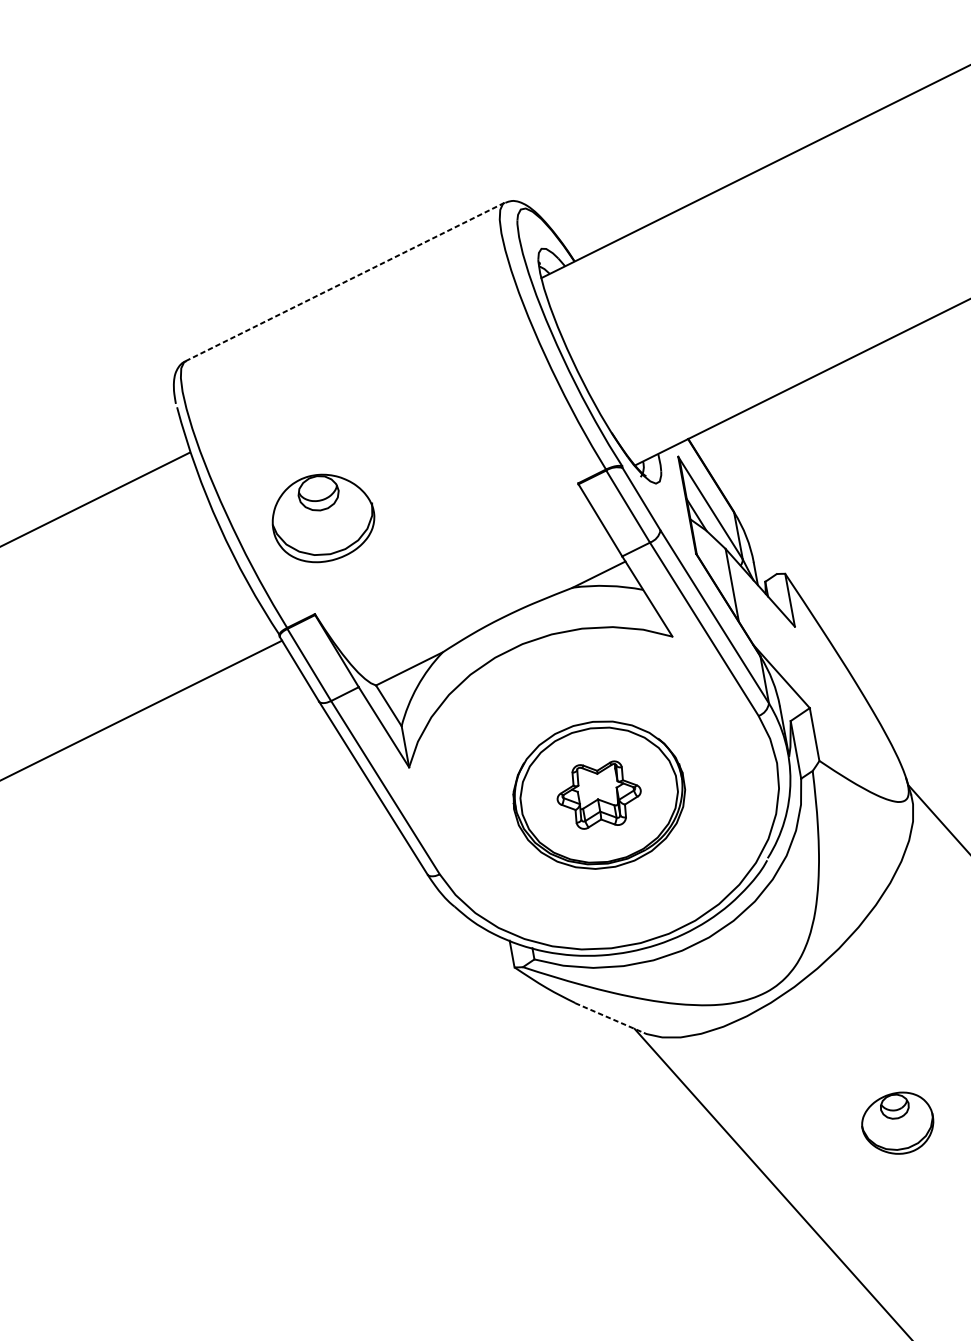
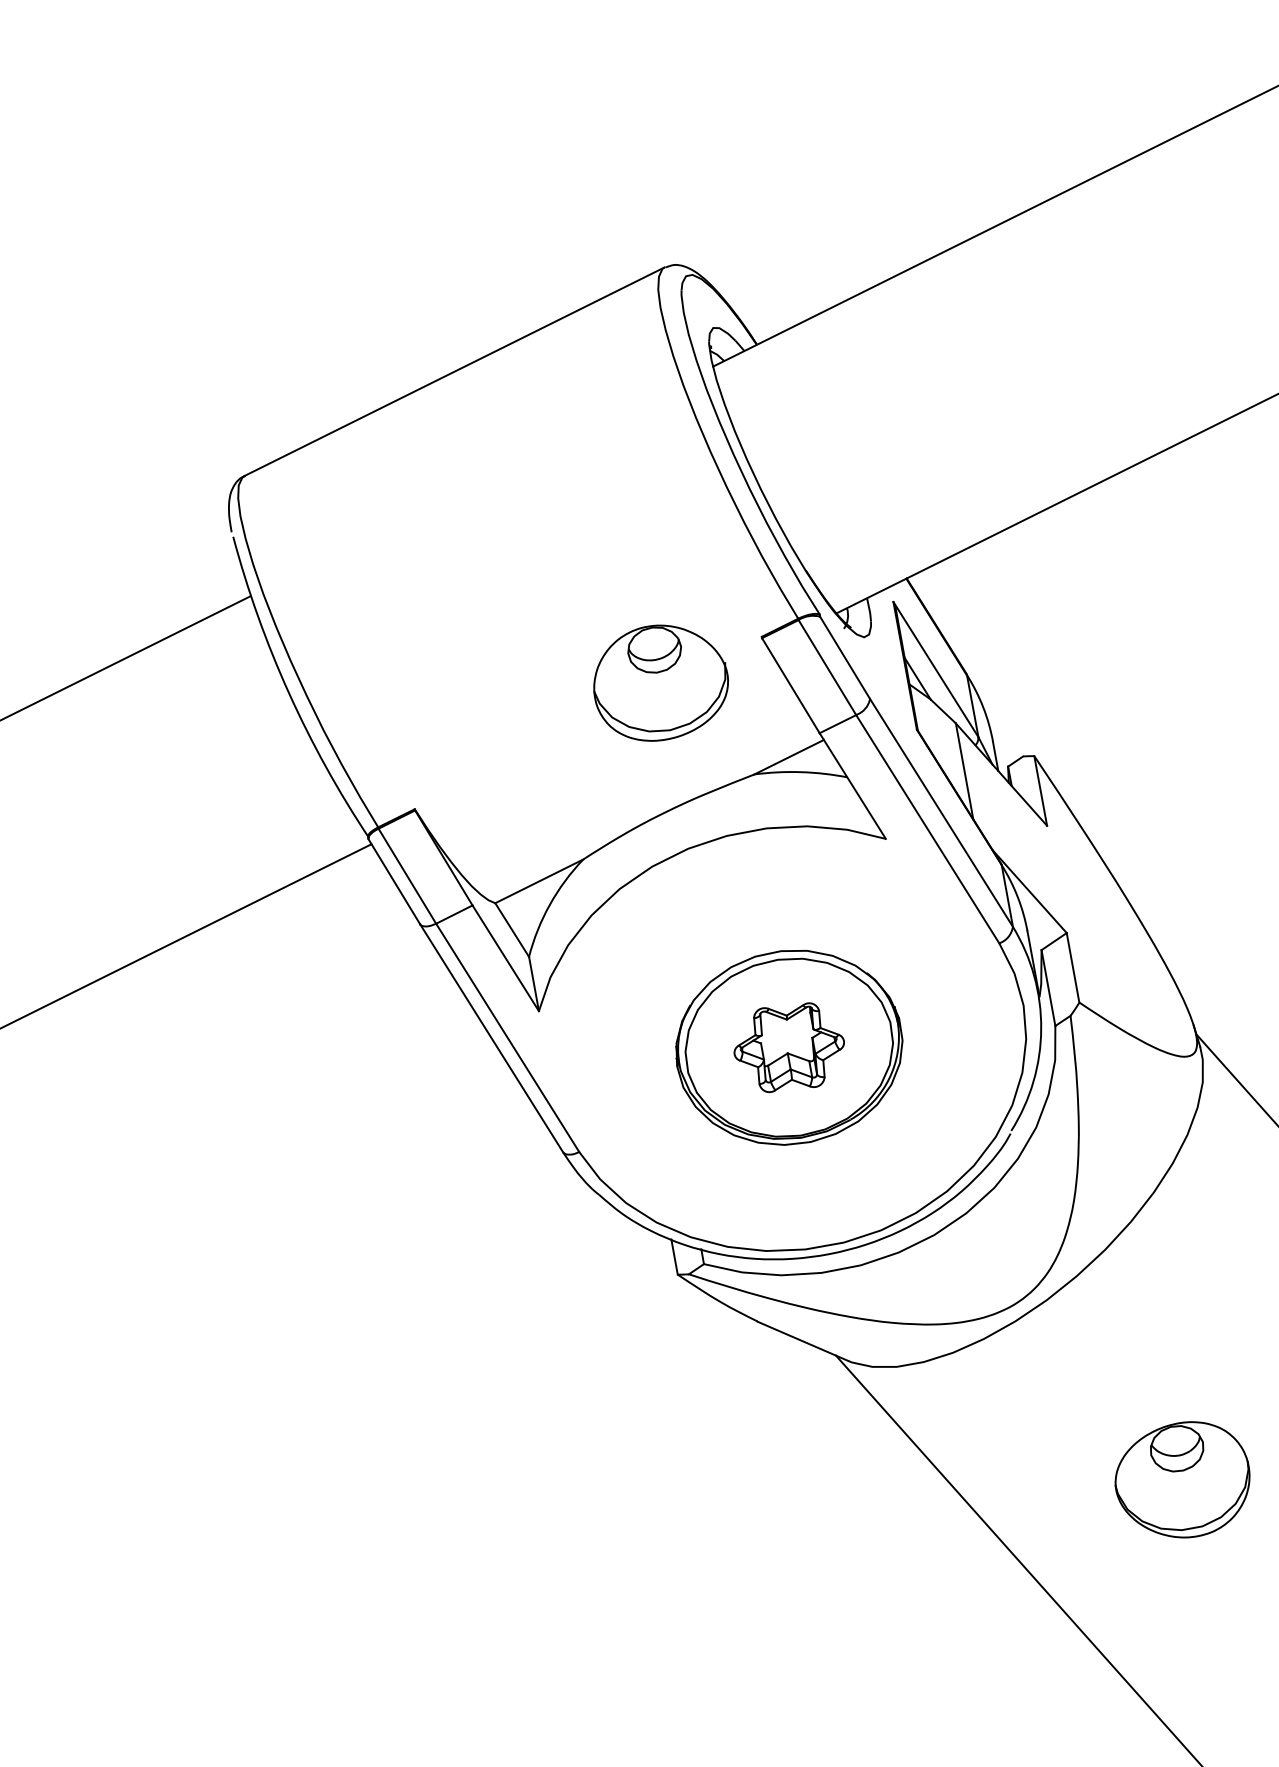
line: (345, 281) -> (454, 371), dashed -> solid
part: (323, 517) -> (660, 682), moved
line: (609, 1018) -> (803, 1341), dashed -> solid
part: (897, 1122) -> (1182, 1479), size x1.43

